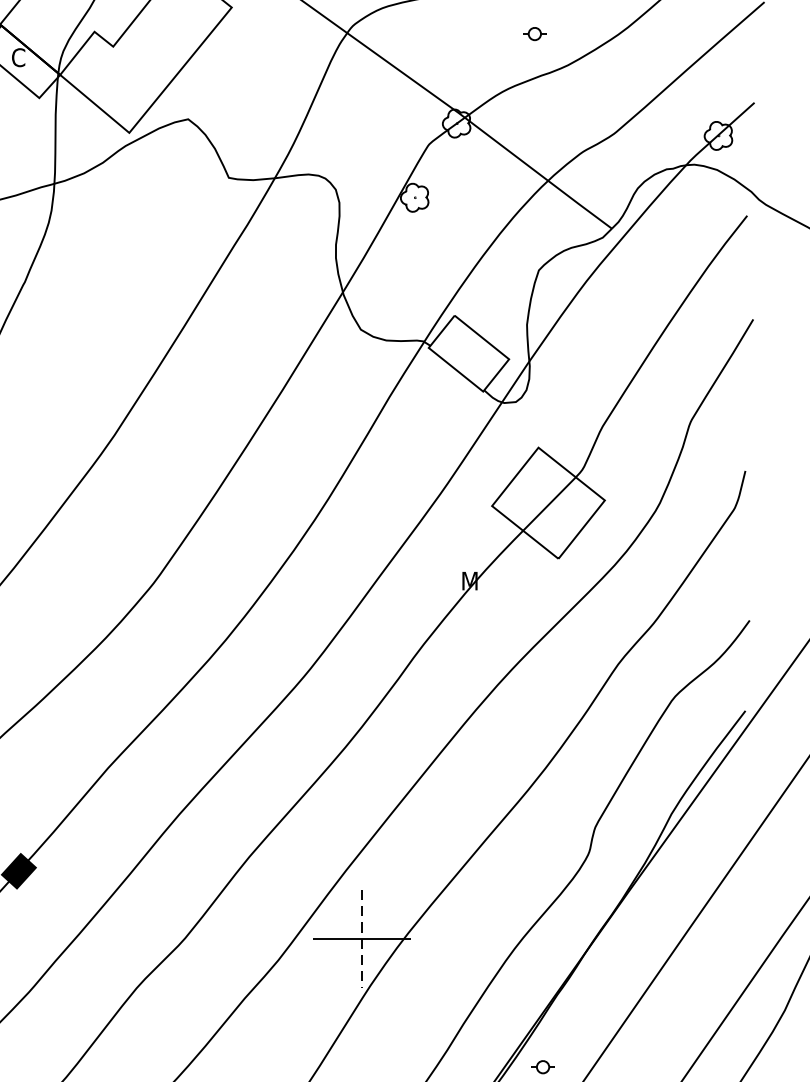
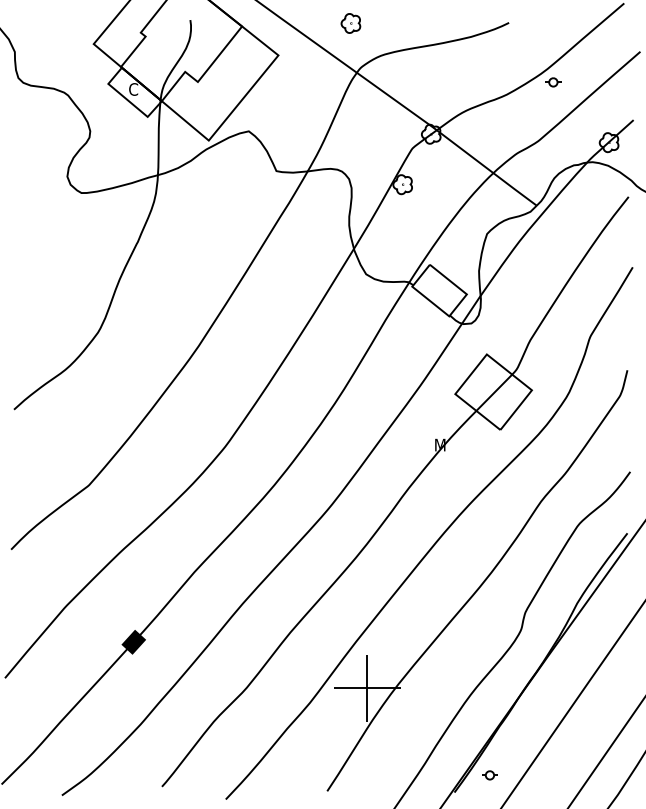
part: (535, 34) -> (553, 82), moved
line: (362, 939) -> (367, 688), dashed -> solid

